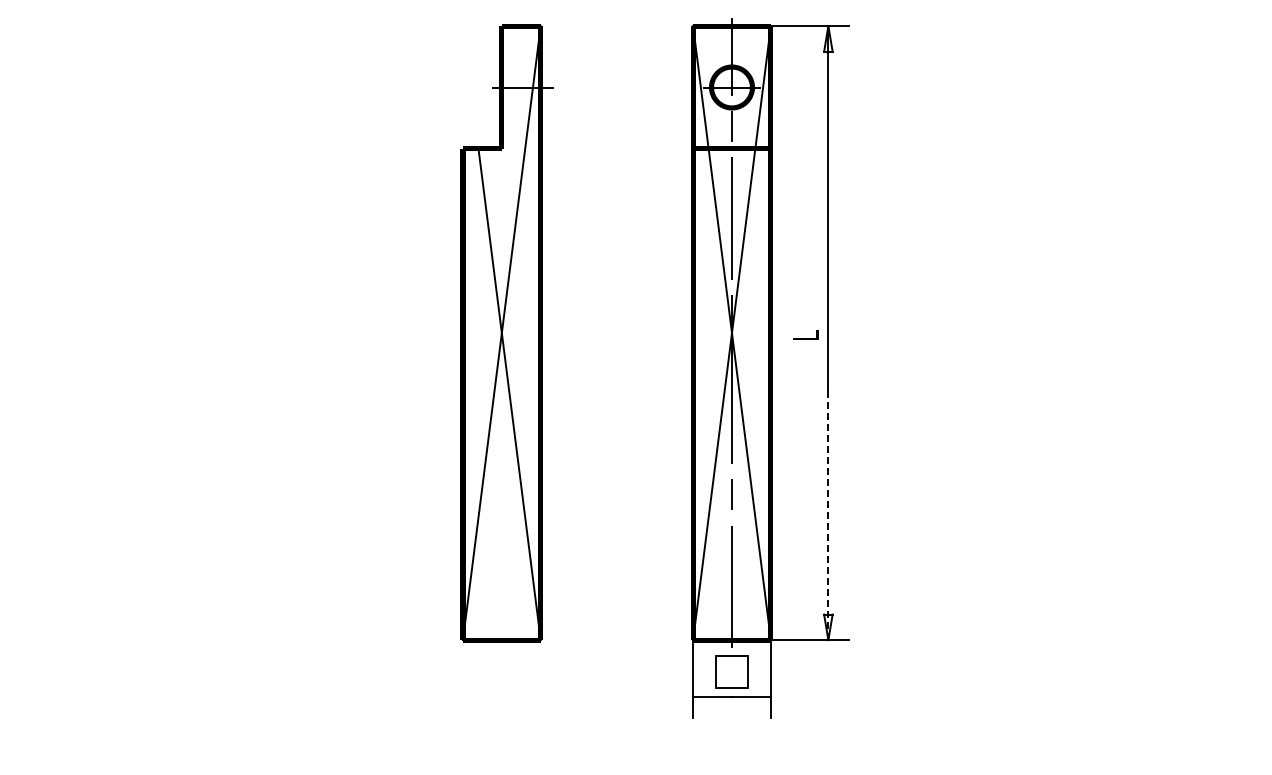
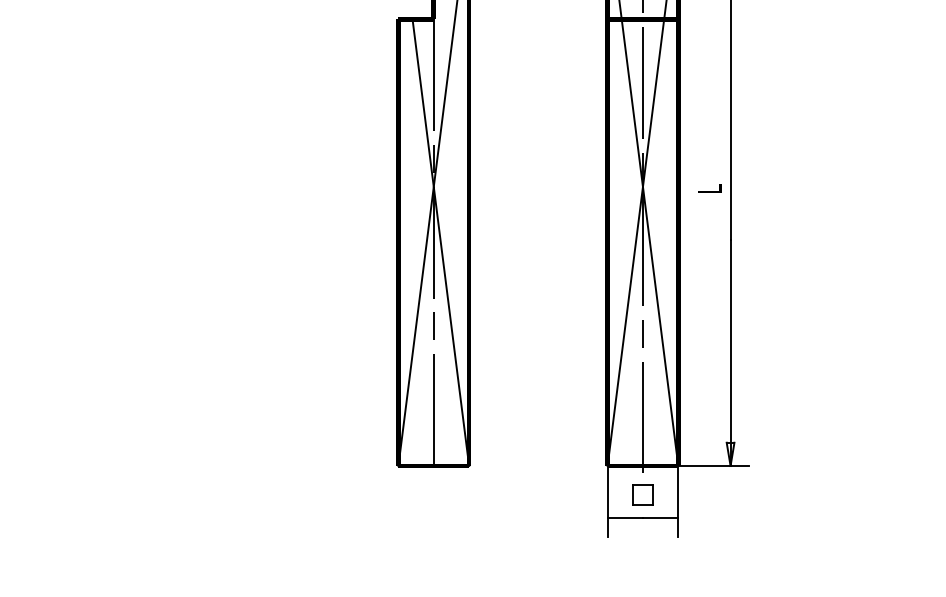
line: (501, 398) -> (433, 246), added
line: (828, 515) -> (730, 352), dashed -> solid
part: (731, 671) -> (642, 494), size x0.71

